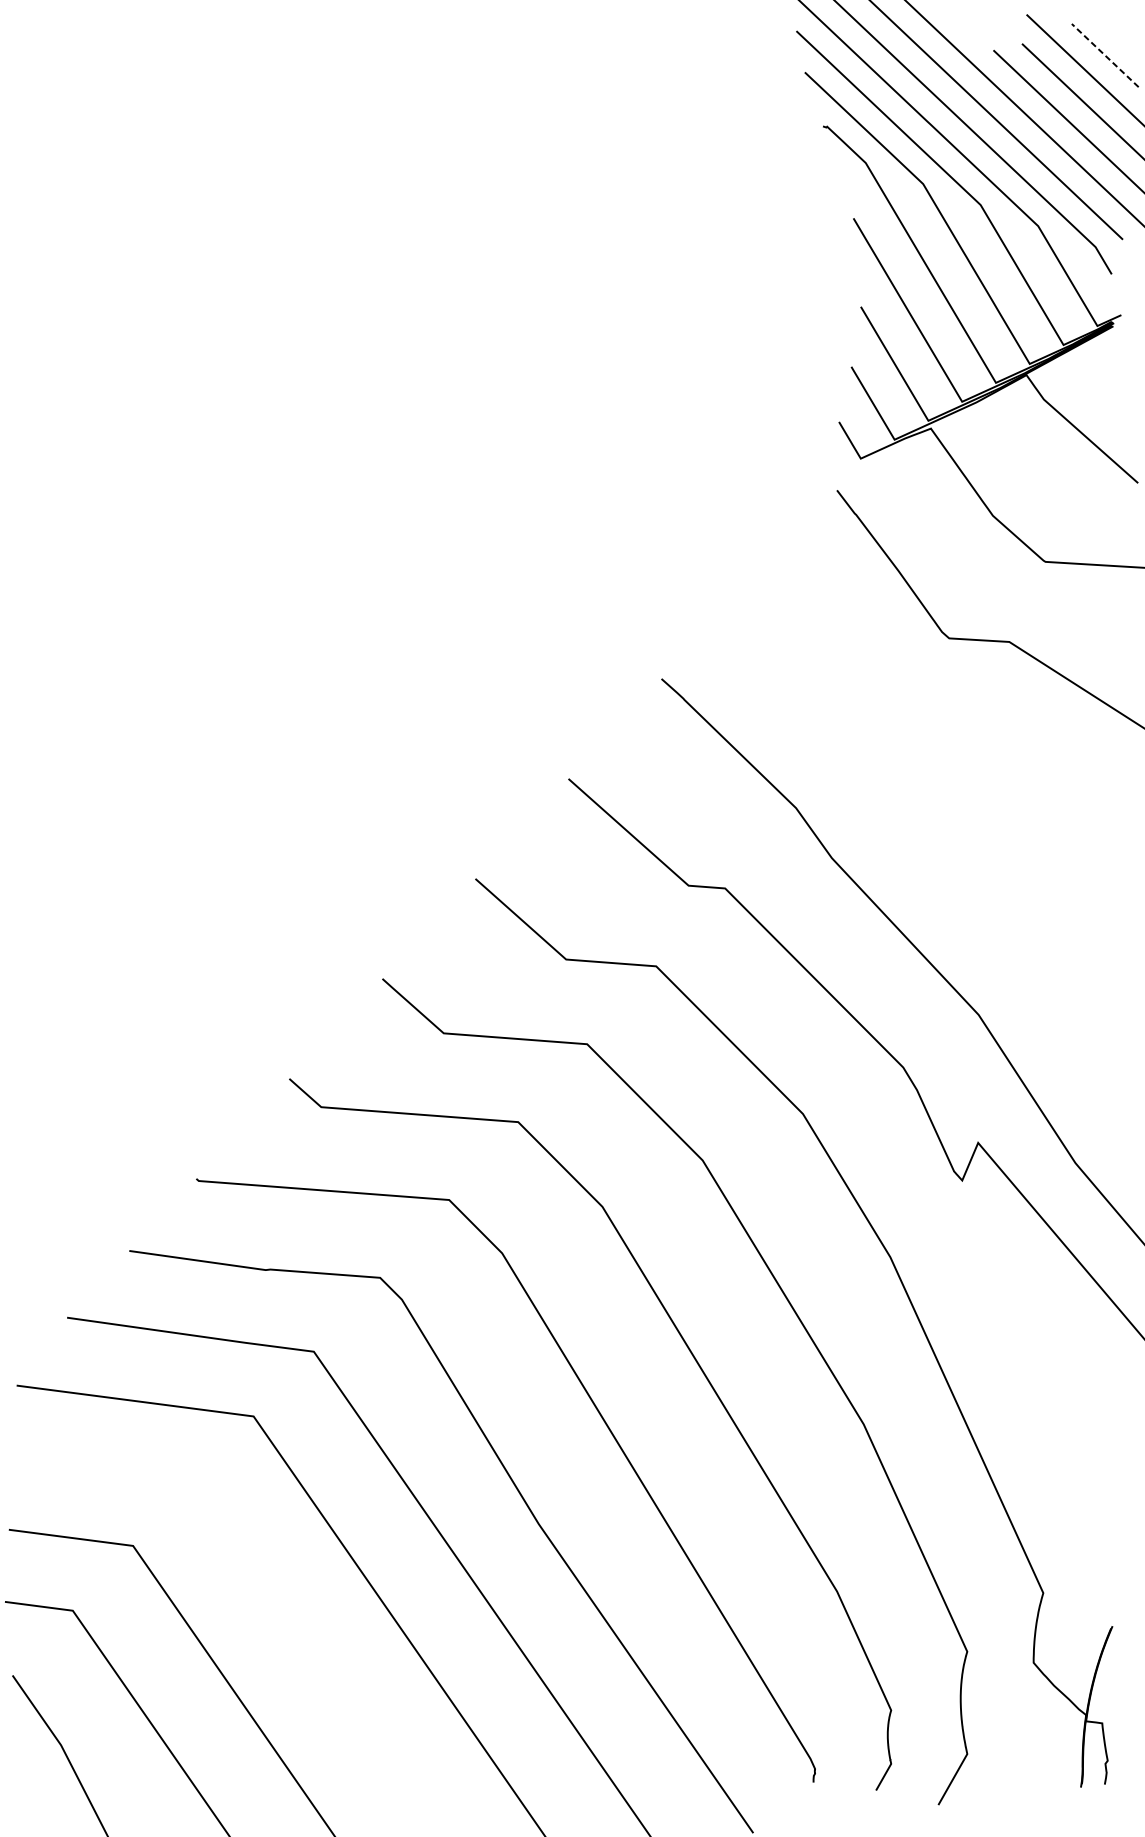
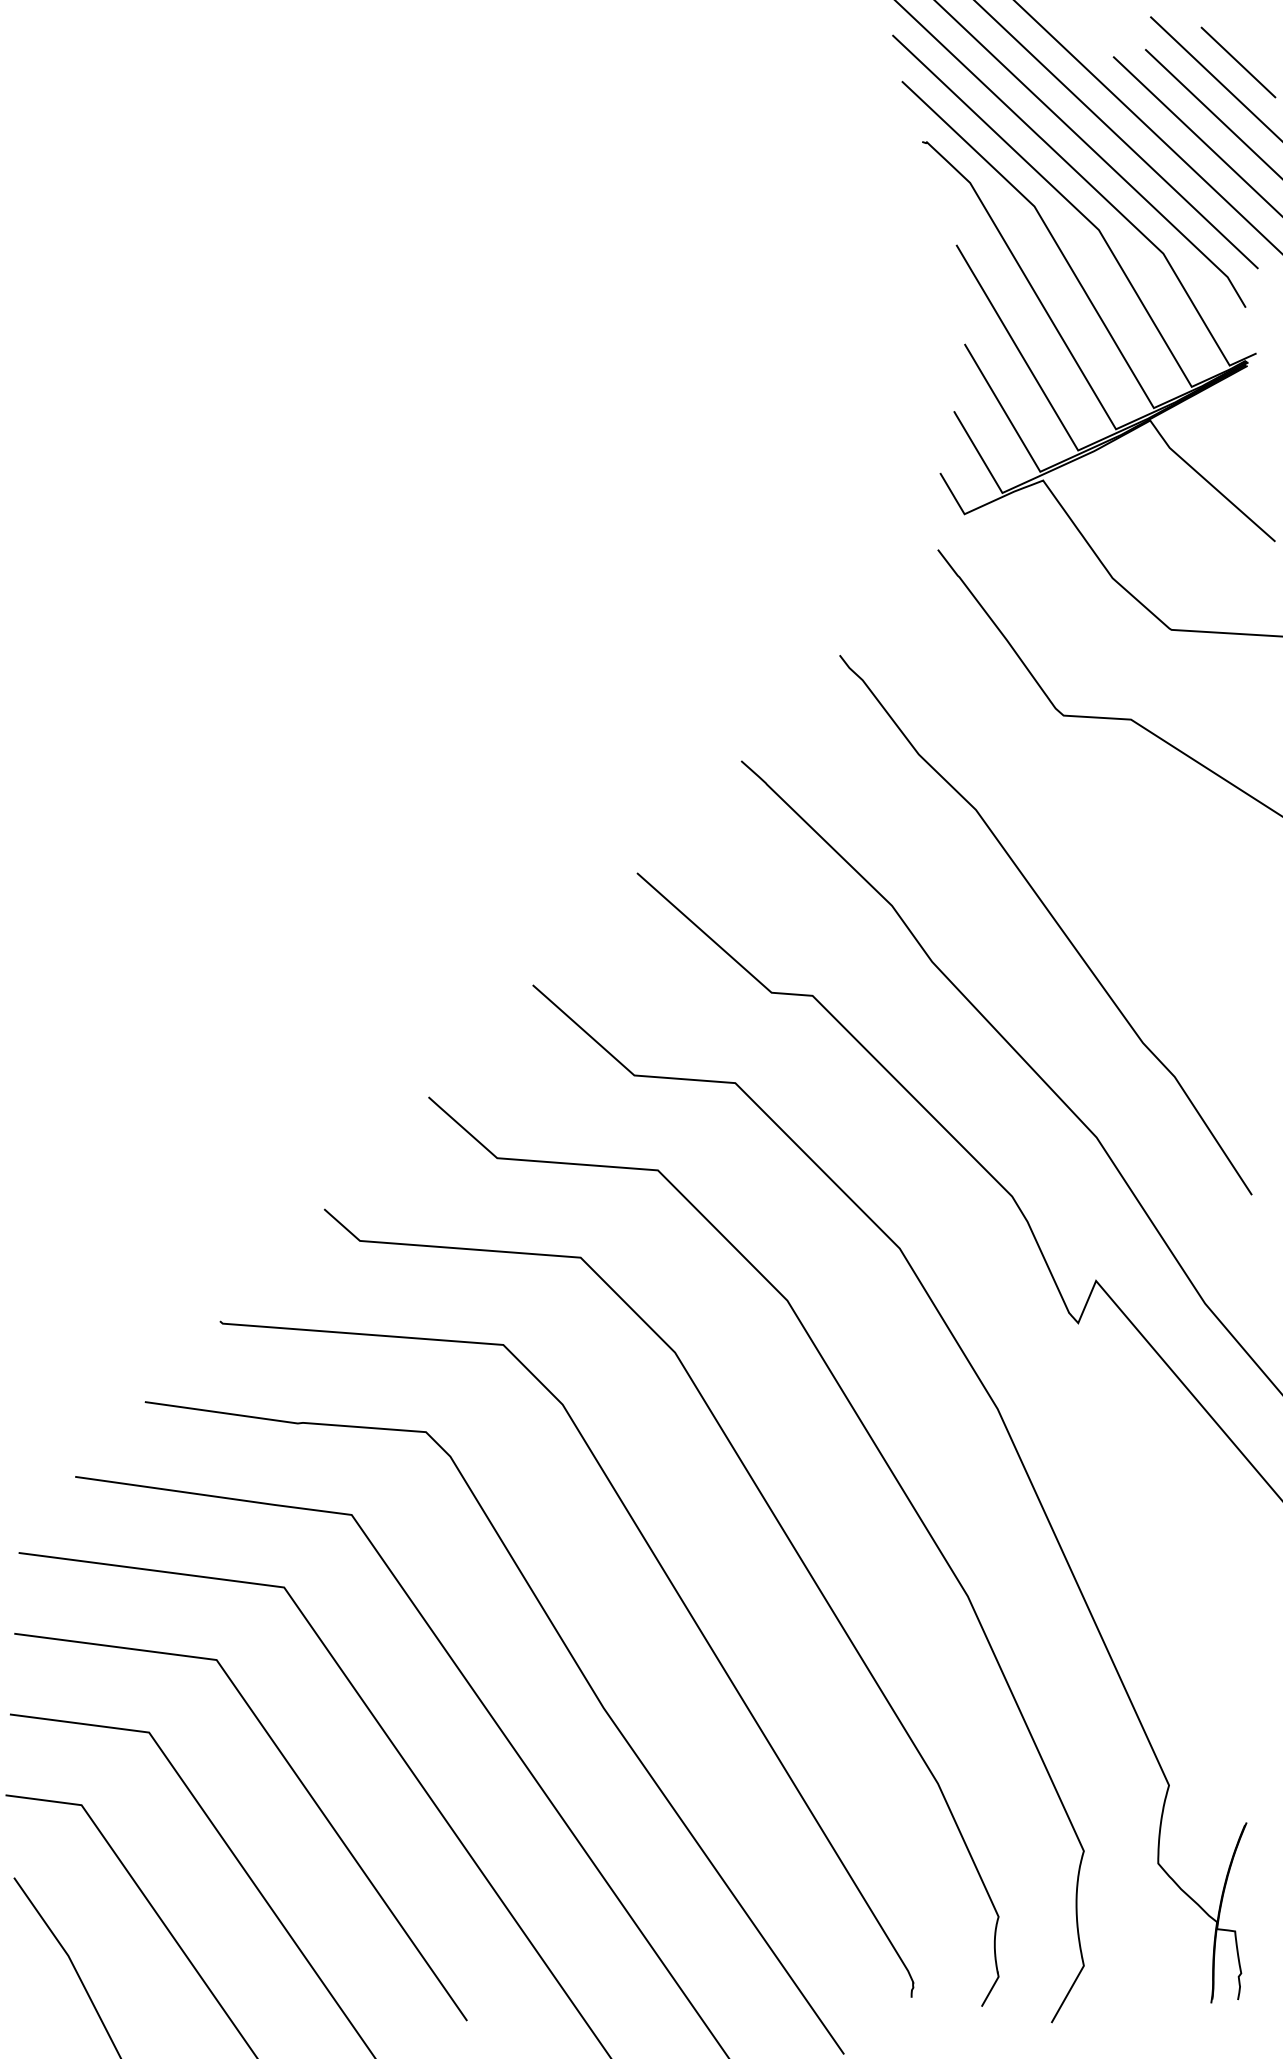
line: (1105, 55) -> (1238, 62), dashed -> solid
curve: (941, 822) -> (1054, 921), added
line: (269, 1592) -> (301, 1784), added

